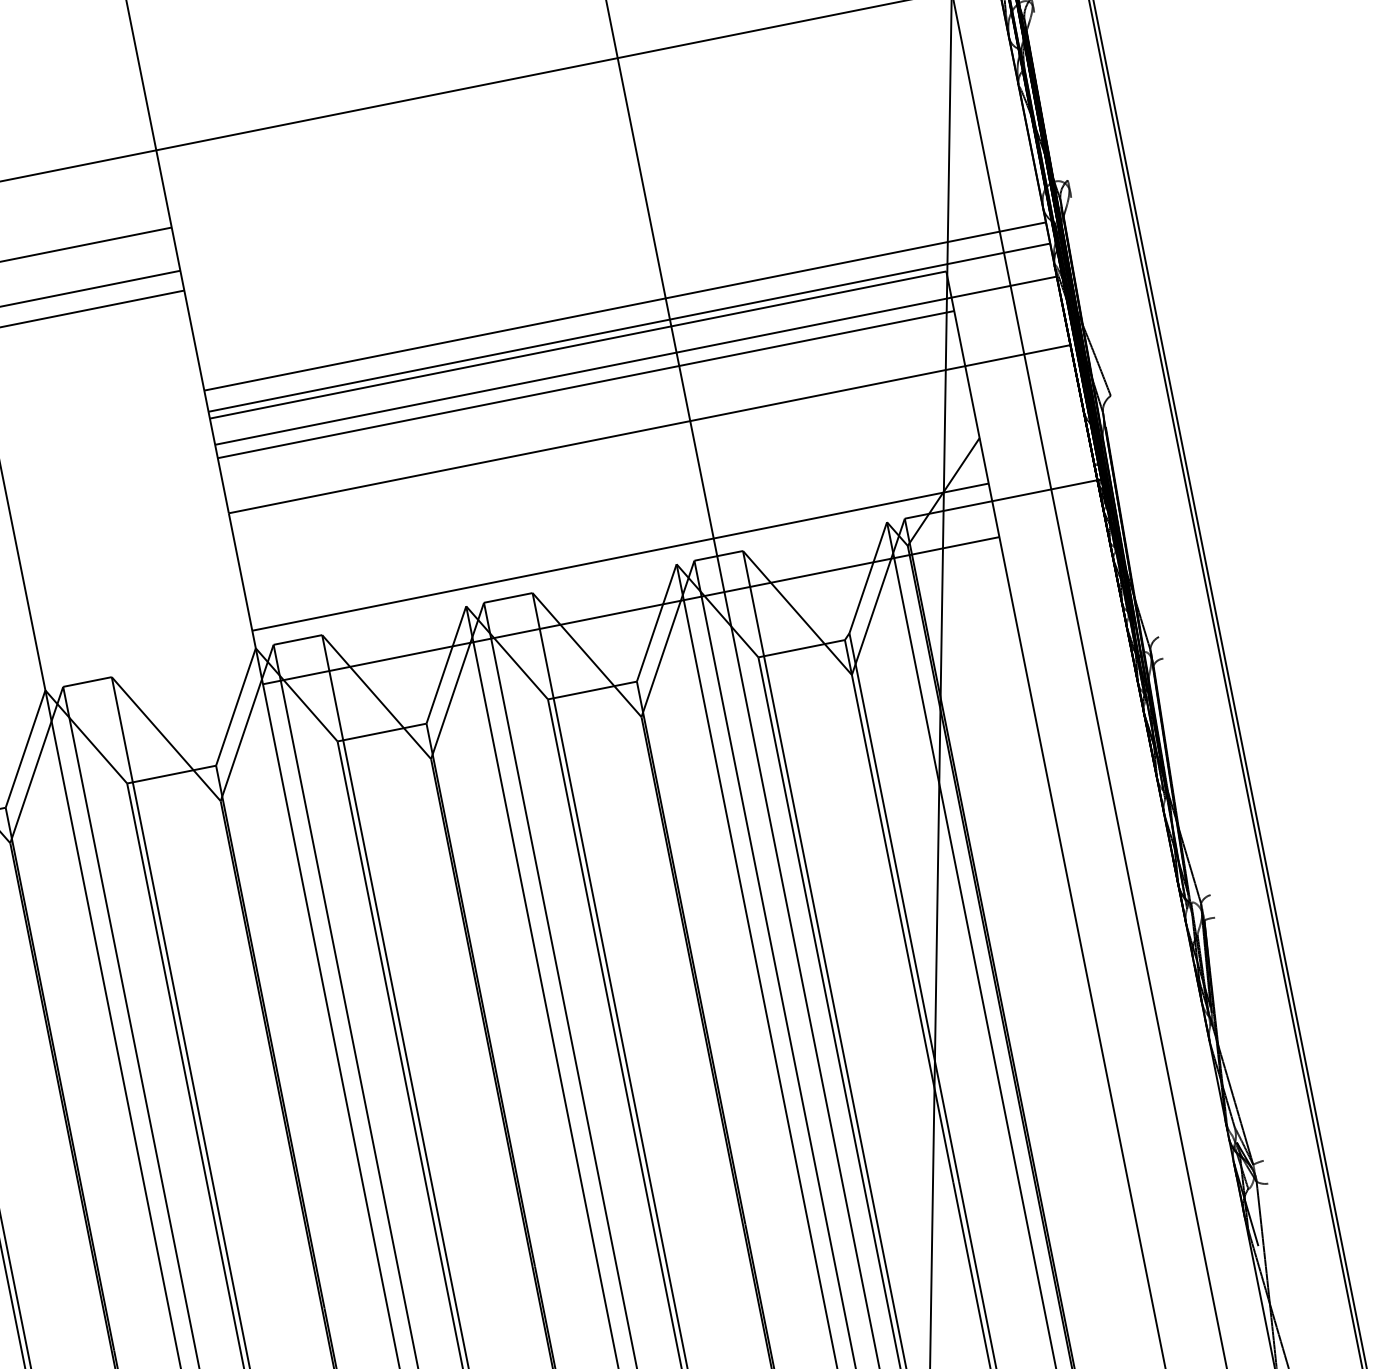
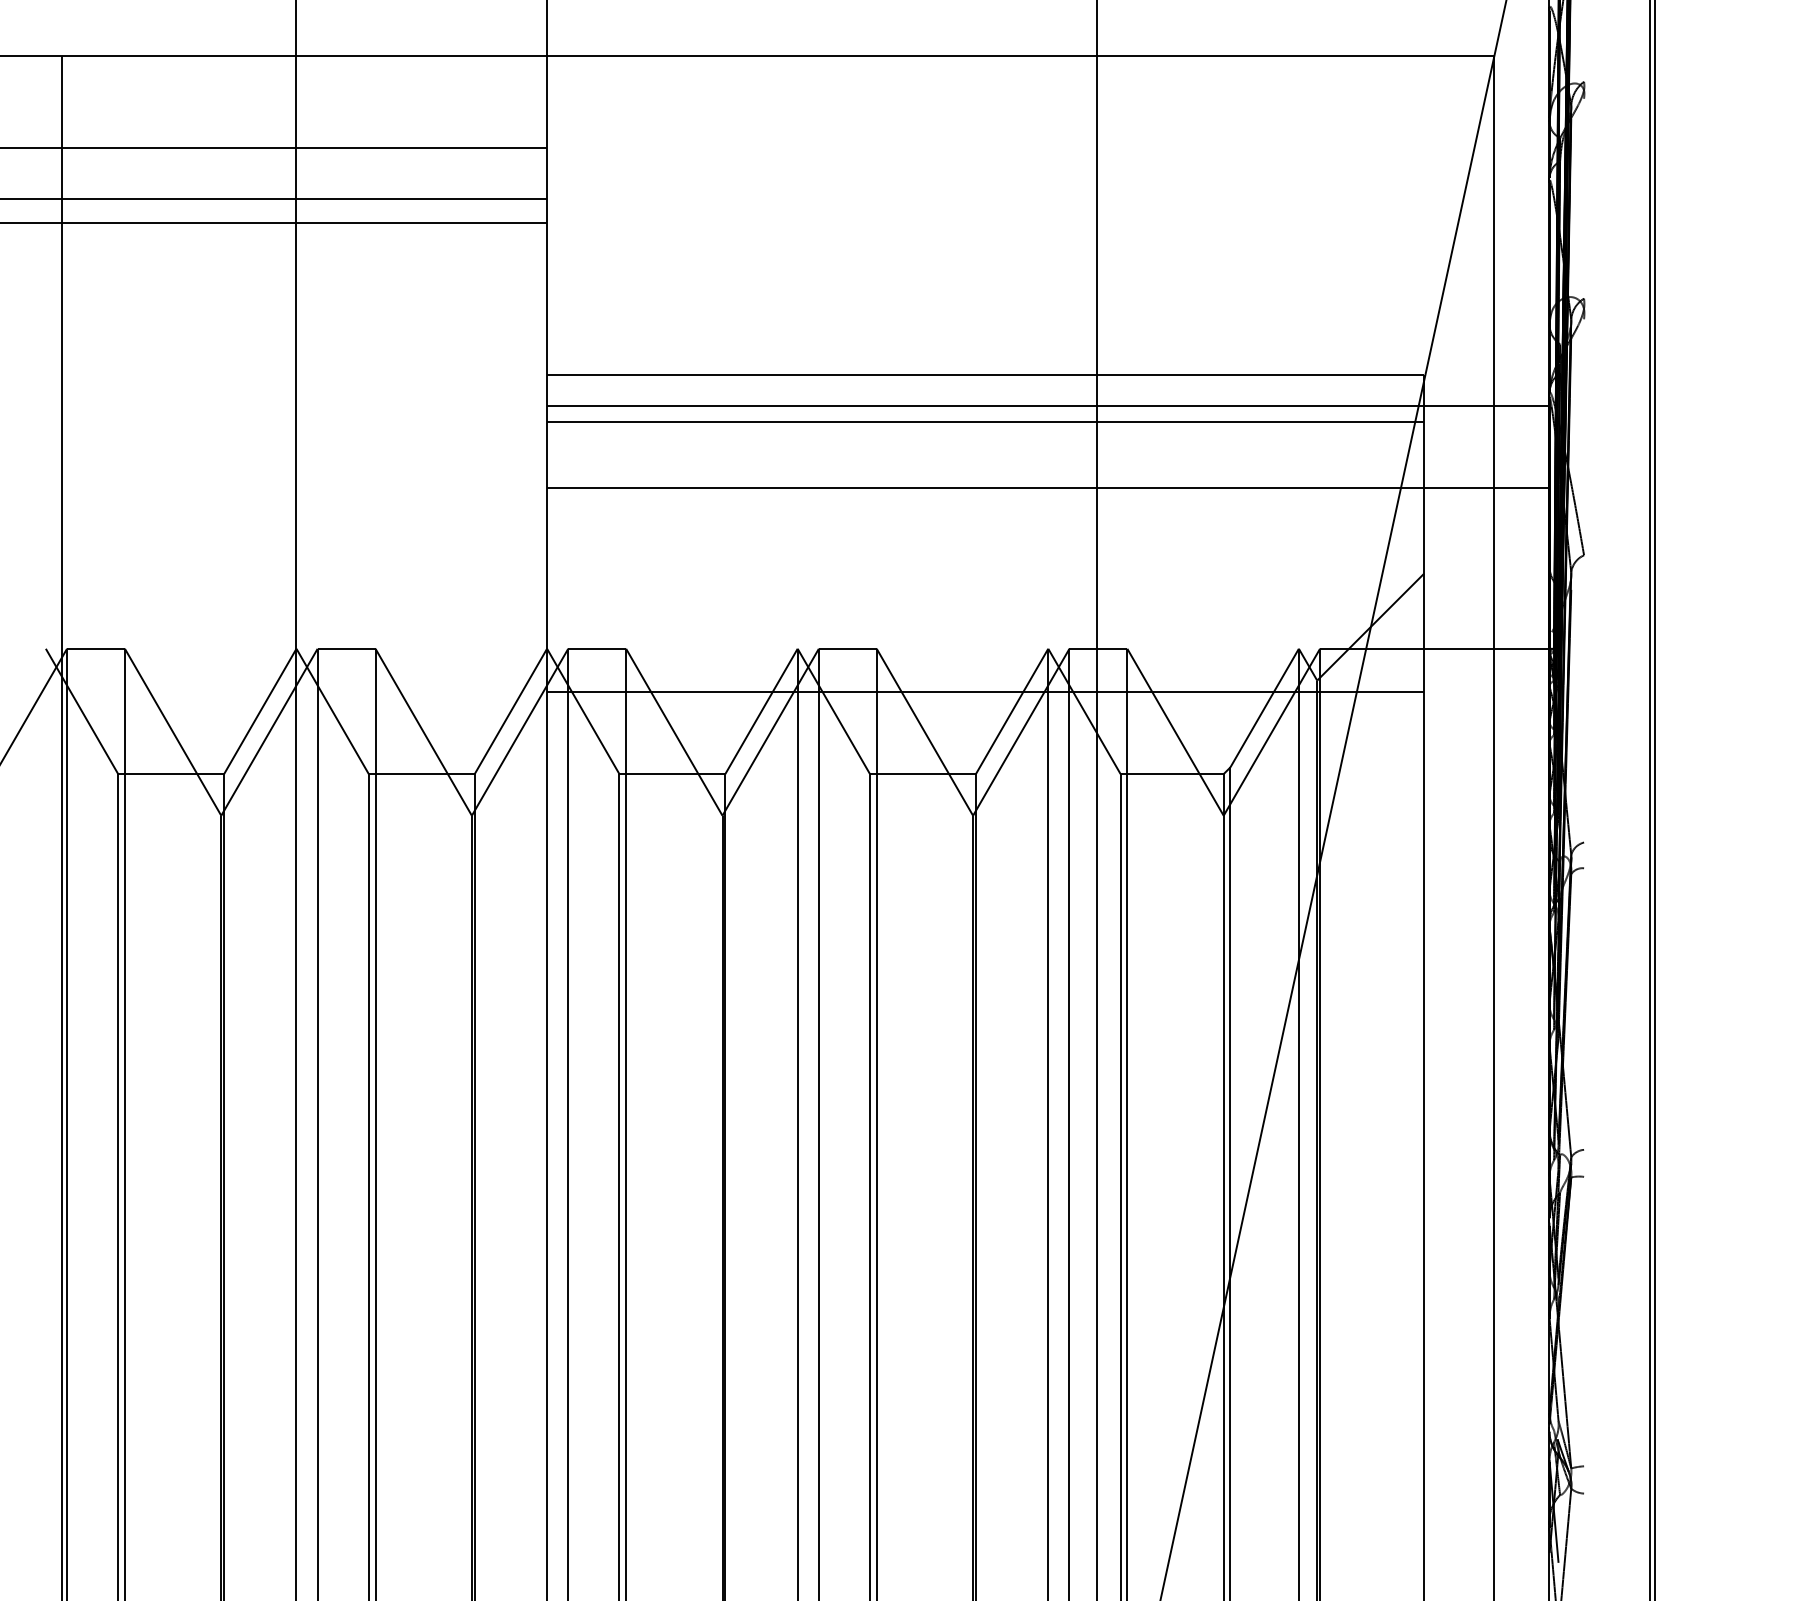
line: (625, 306) -> (1048, 341), removed
line: (629, 328) -> (1048, 367), removed
line: (620, 556) -> (985, 627), removed

